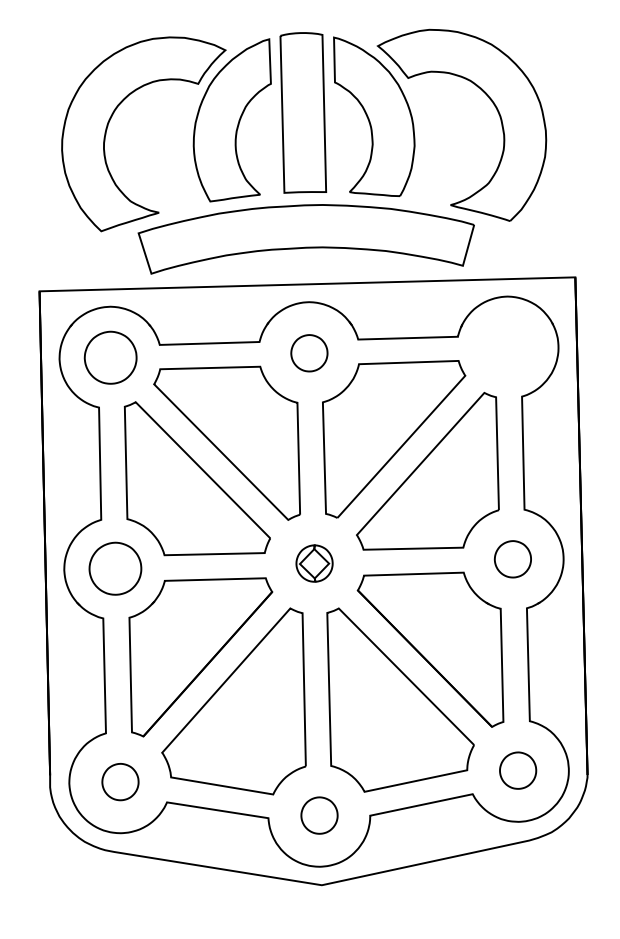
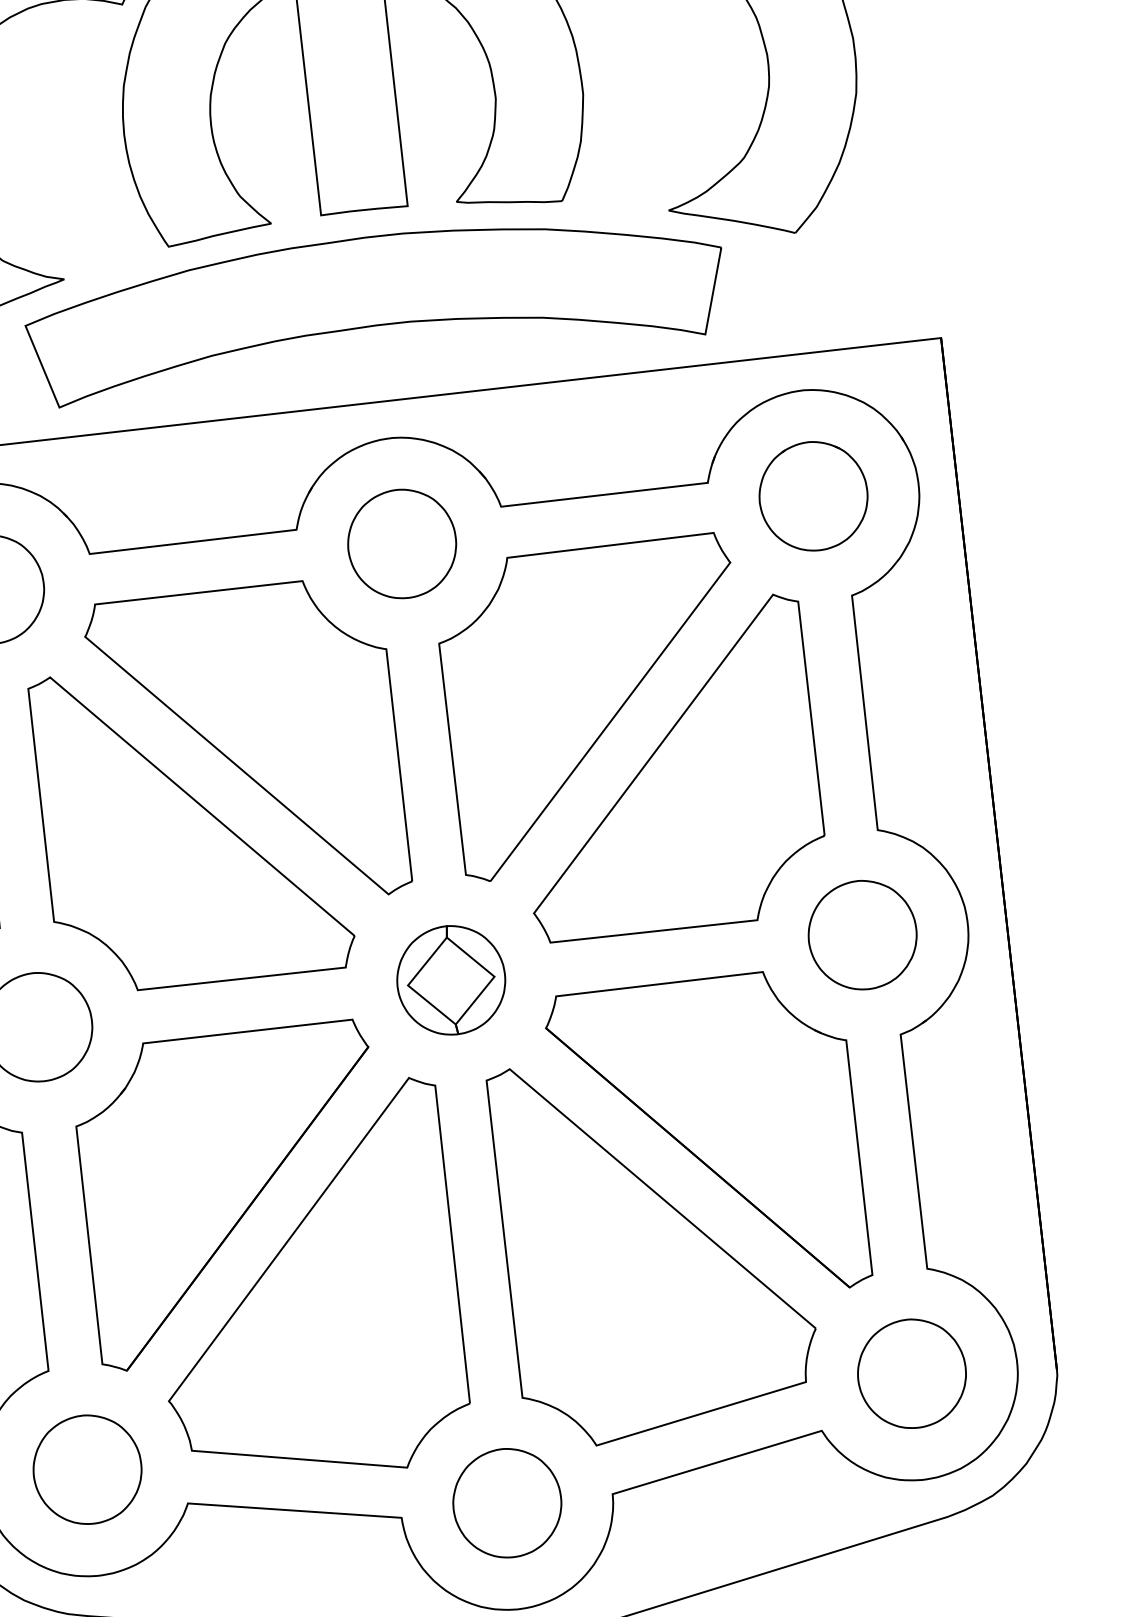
part: (507, 347) -> (812, 496), added
part: (309, 353) -> (402, 544), size x1.43
part: (512, 559) -> (861, 935), size x1.43
part: (314, 563) -> (451, 980), size x1.43
part: (517, 770) -> (910, 1373), size x1.43
part: (120, 781) -> (87, 1468), size x1.43
part: (319, 815) -> (507, 1502), size x1.43

